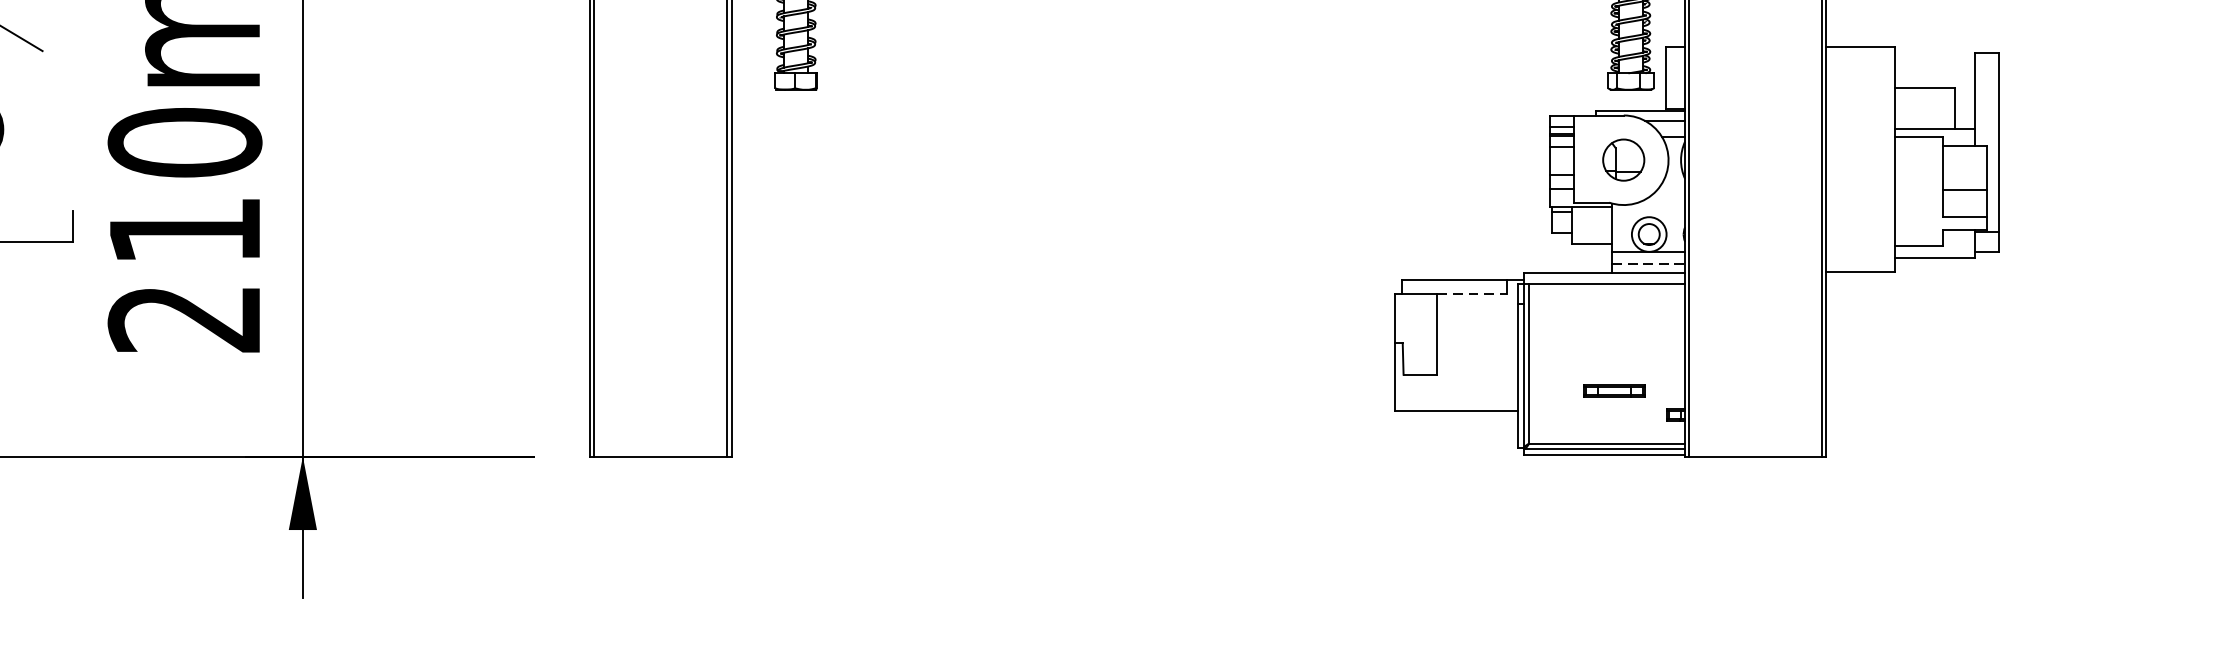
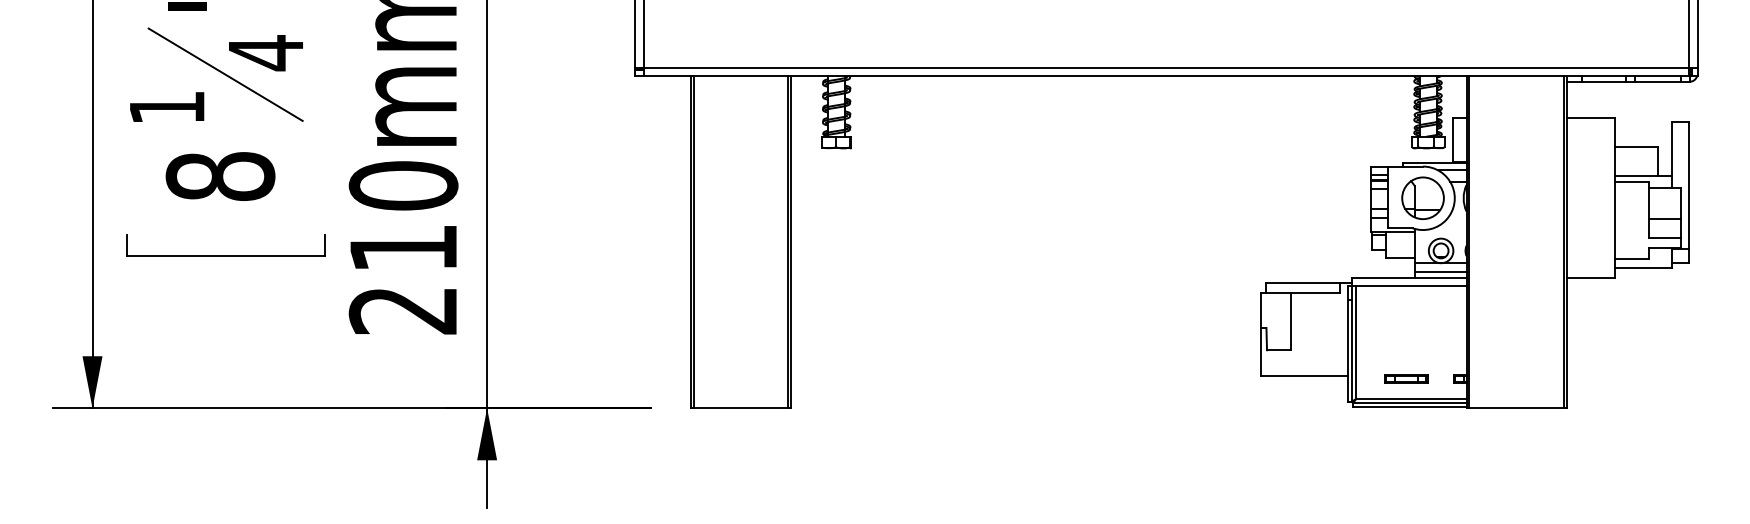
part: (1622, 159) -> (1422, 197), size x1.43
line: (1648, 263) -> (1440, 271), dashed -> solid
line: (1471, 294) -> (1315, 293), dashed -> solid
part: (1614, 390) -> (1406, 378), moved

